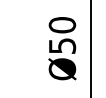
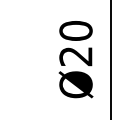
text: (62, 45) -> (76, 55), Ø50 -> Ø20

